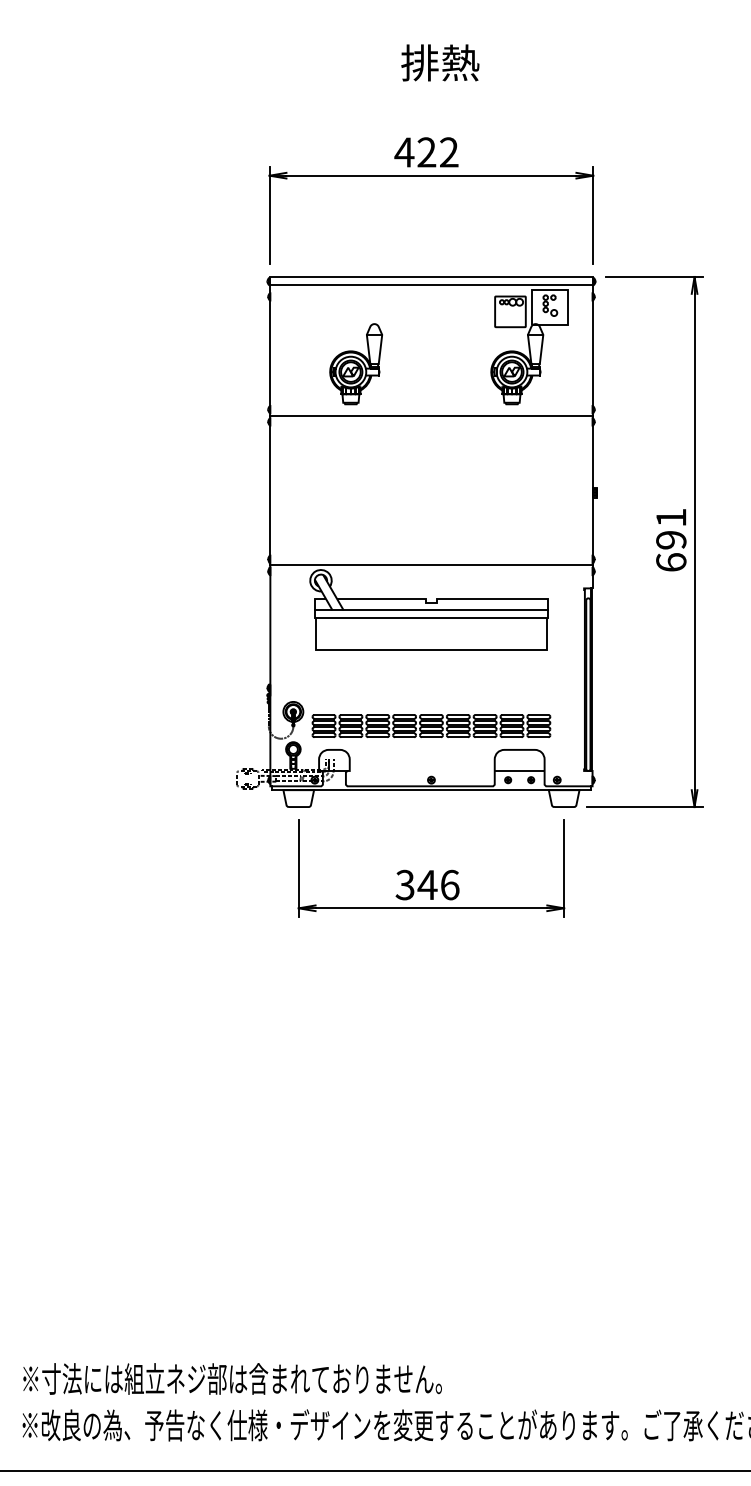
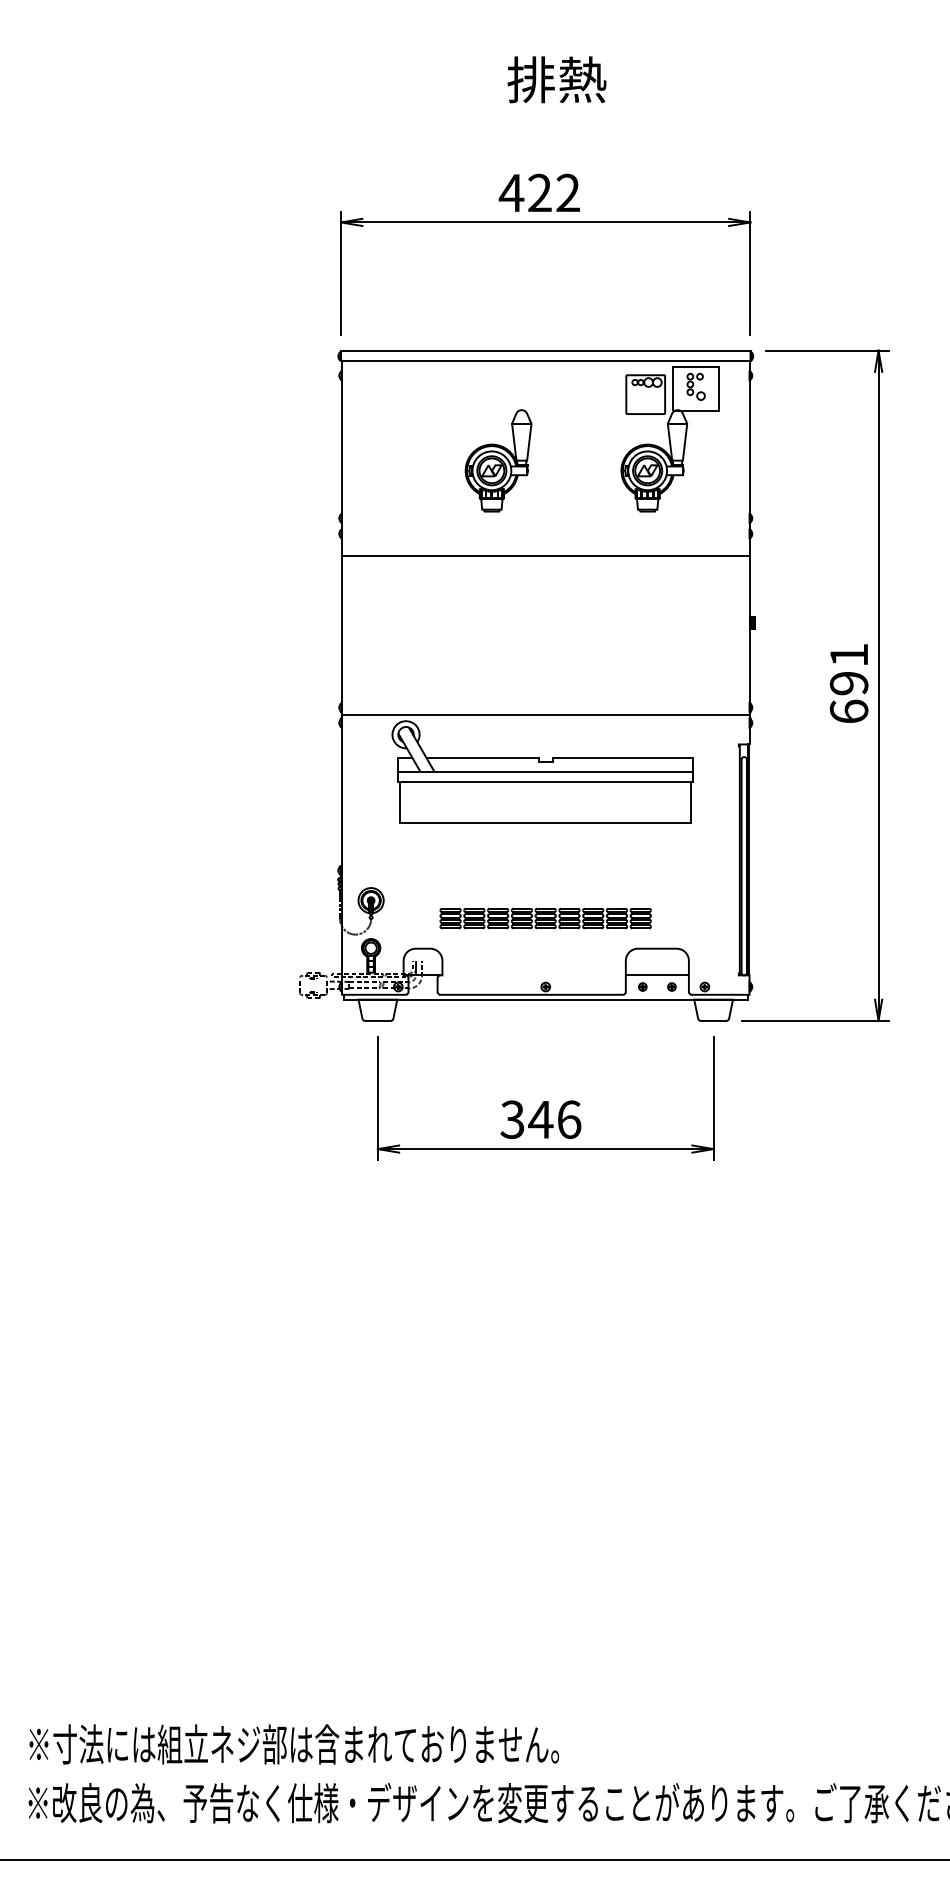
part: (356, 363) -> (498, 460), moved
line: (431, 416) -> (545, 556), moved
part: (431, 726) -> (545, 918), size x0.7

